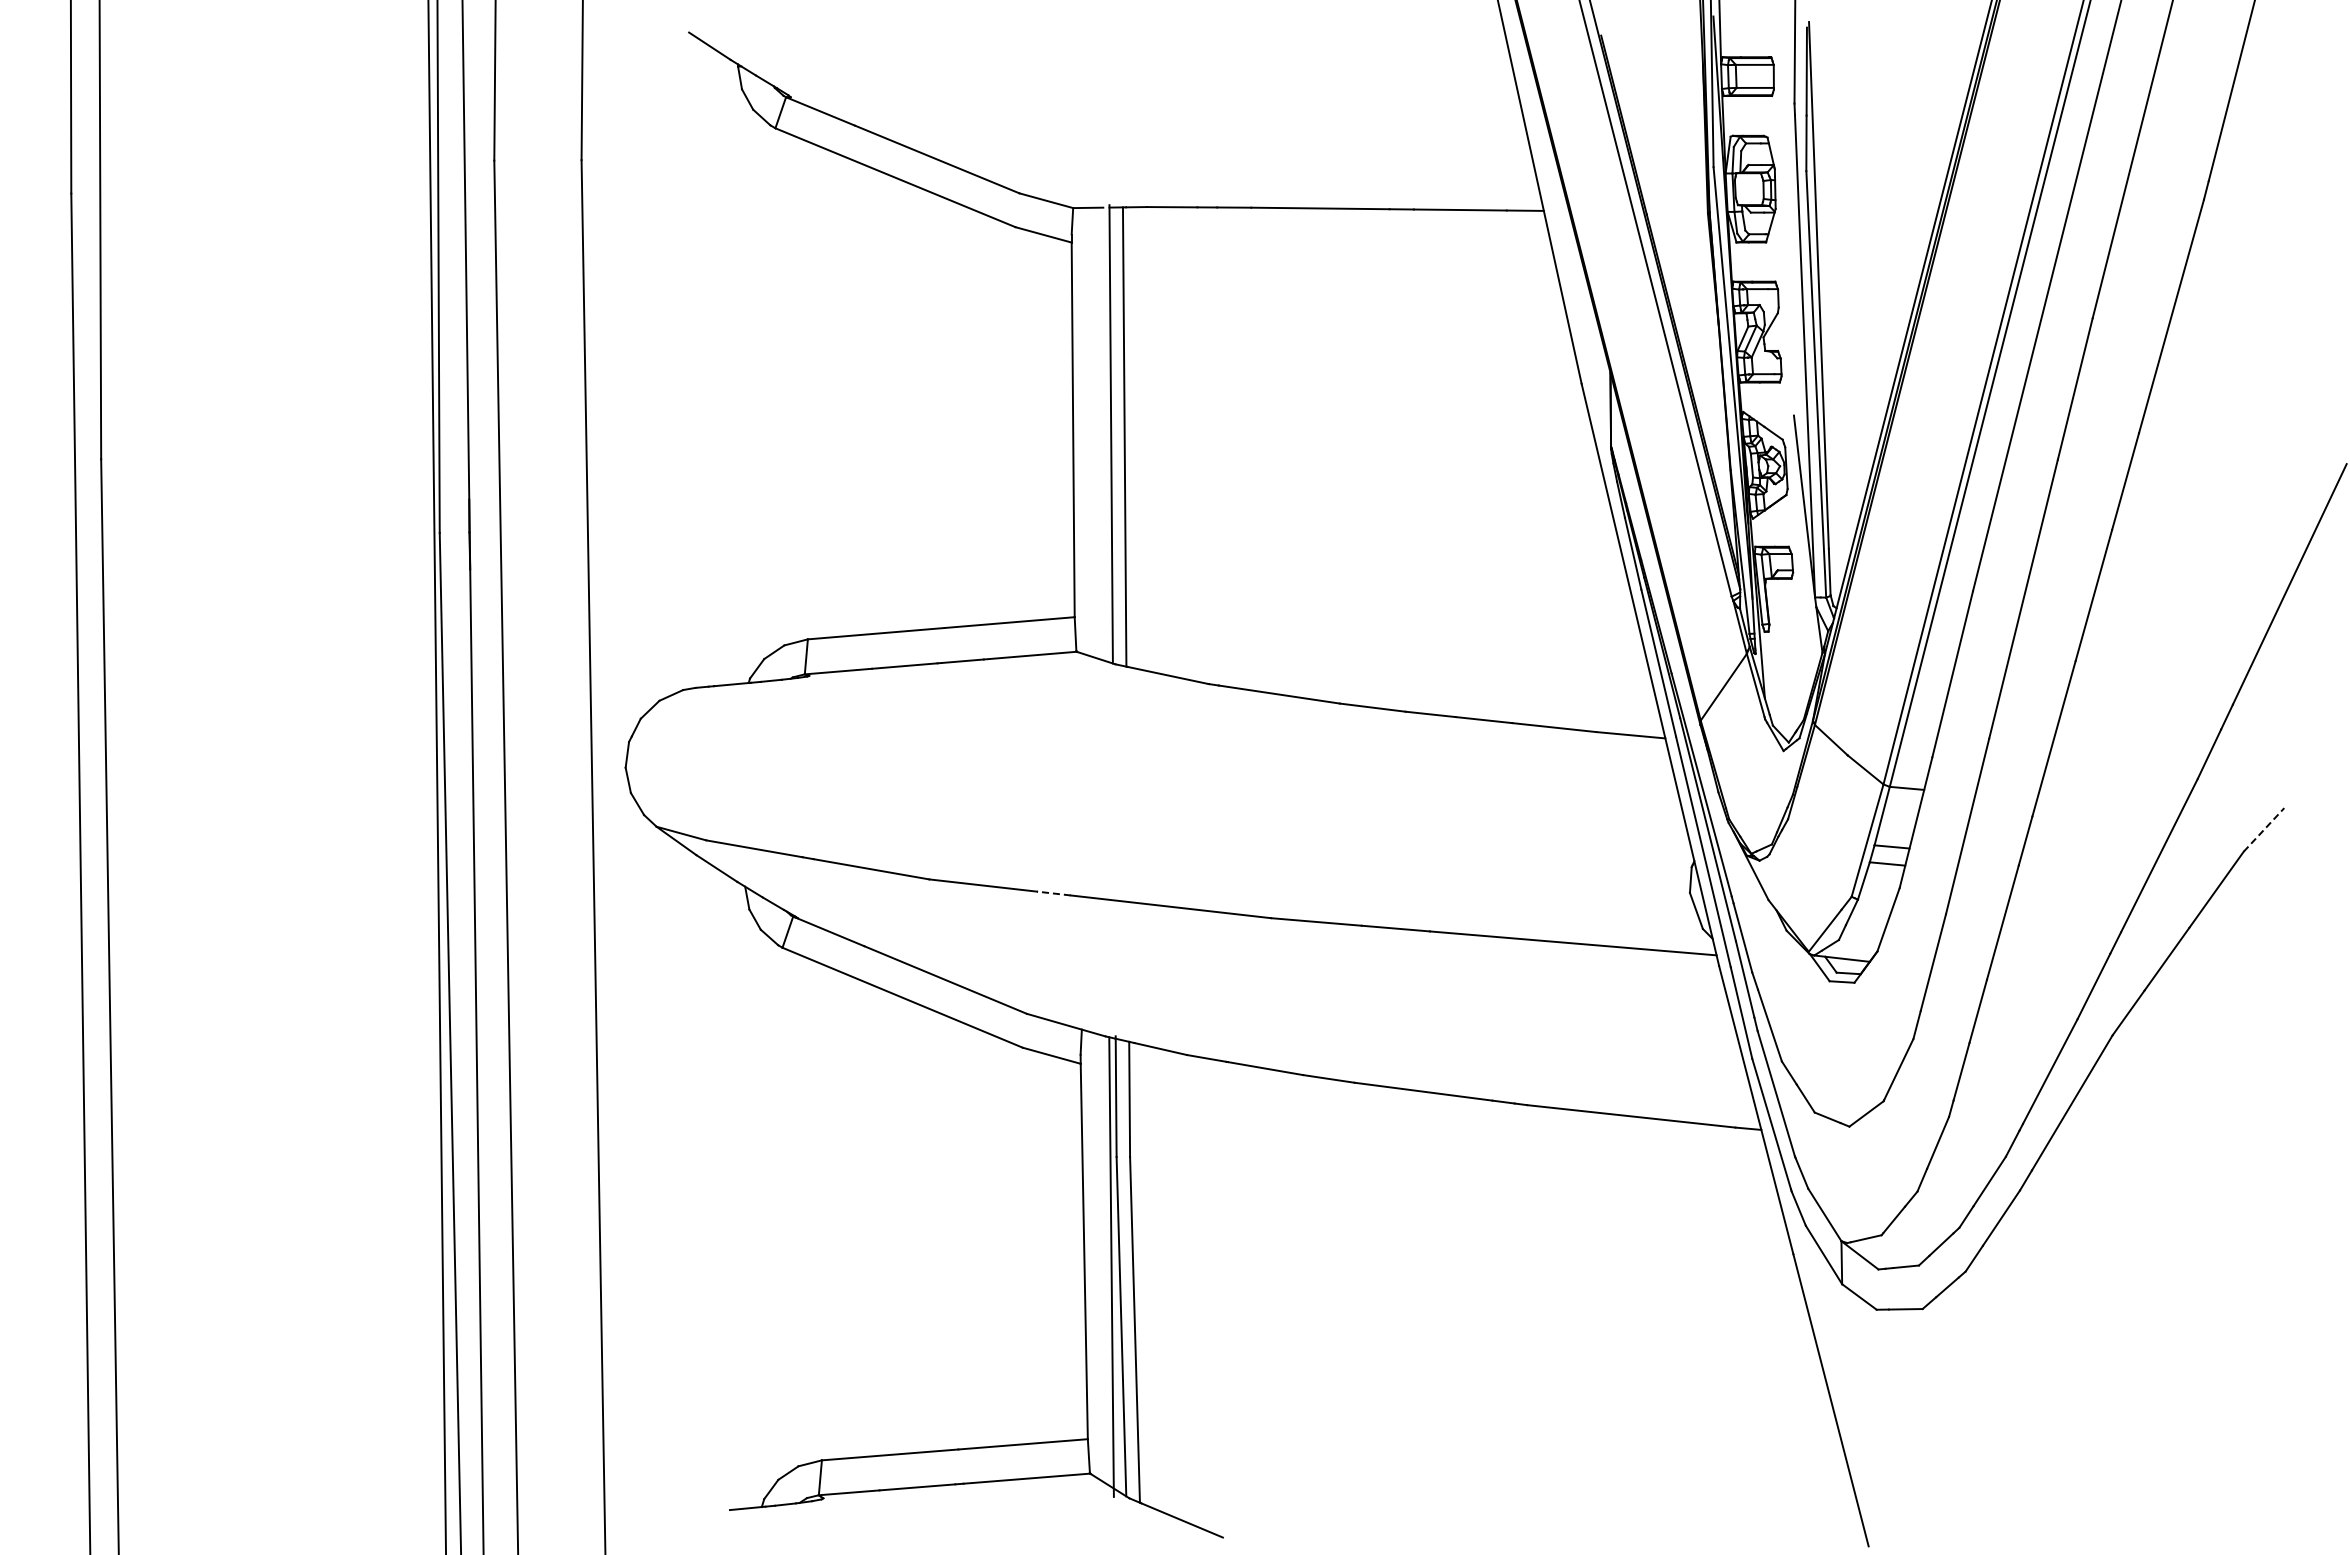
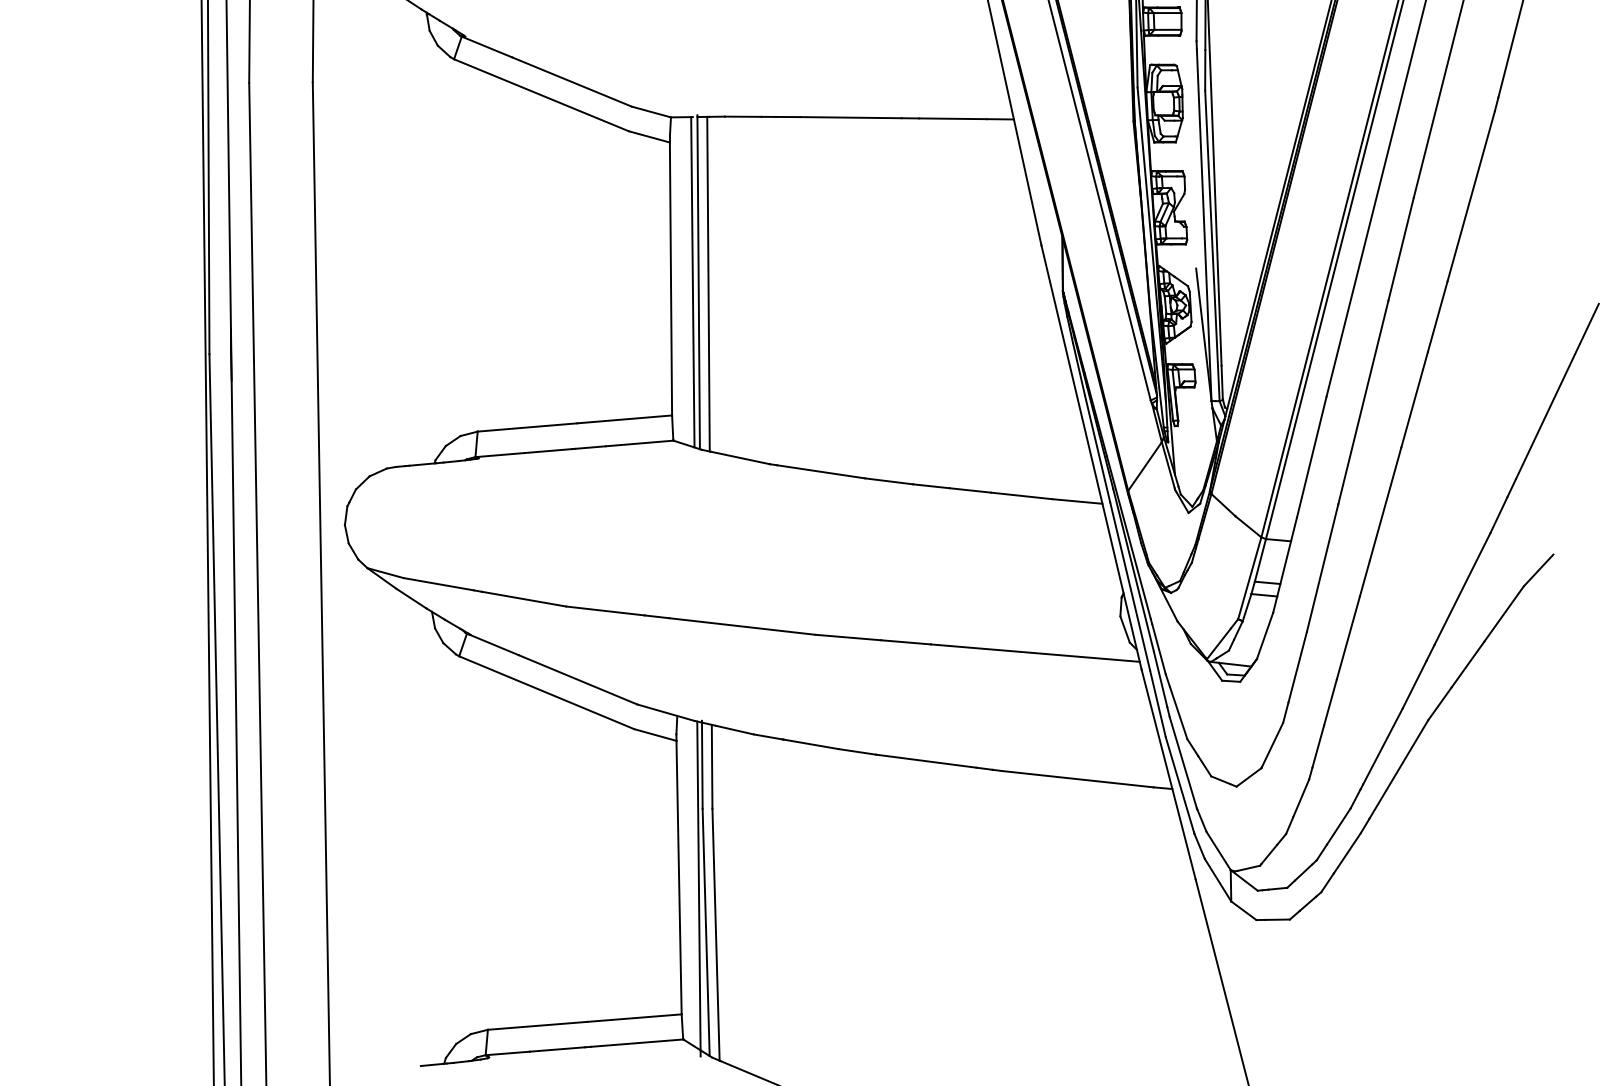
line: (1102, 434) -> (692, 282), added
line: (2263, 829) -> (1538, 570), dashed -> solid
line: (1053, 893) -> (656, 616), dashed -> solid

